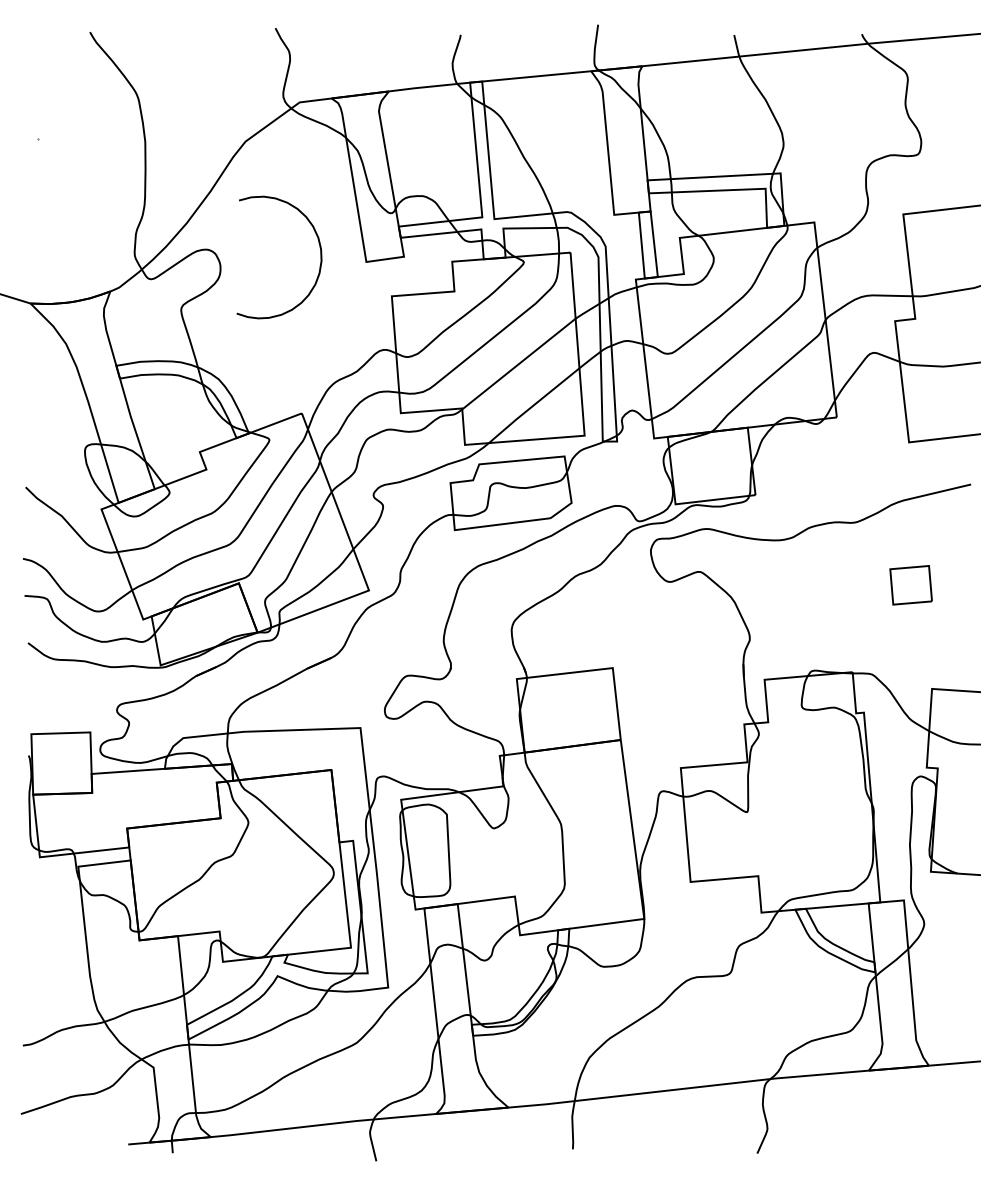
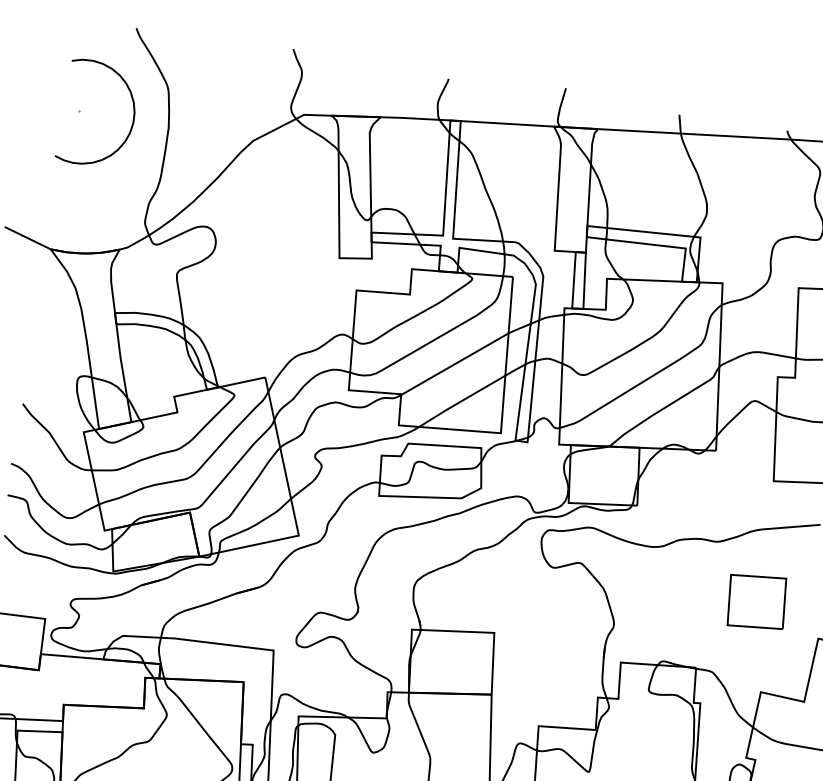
curve: (319, 265) -> (131, 126), moved
part: (910, 585) -> (756, 602), size x1.67

